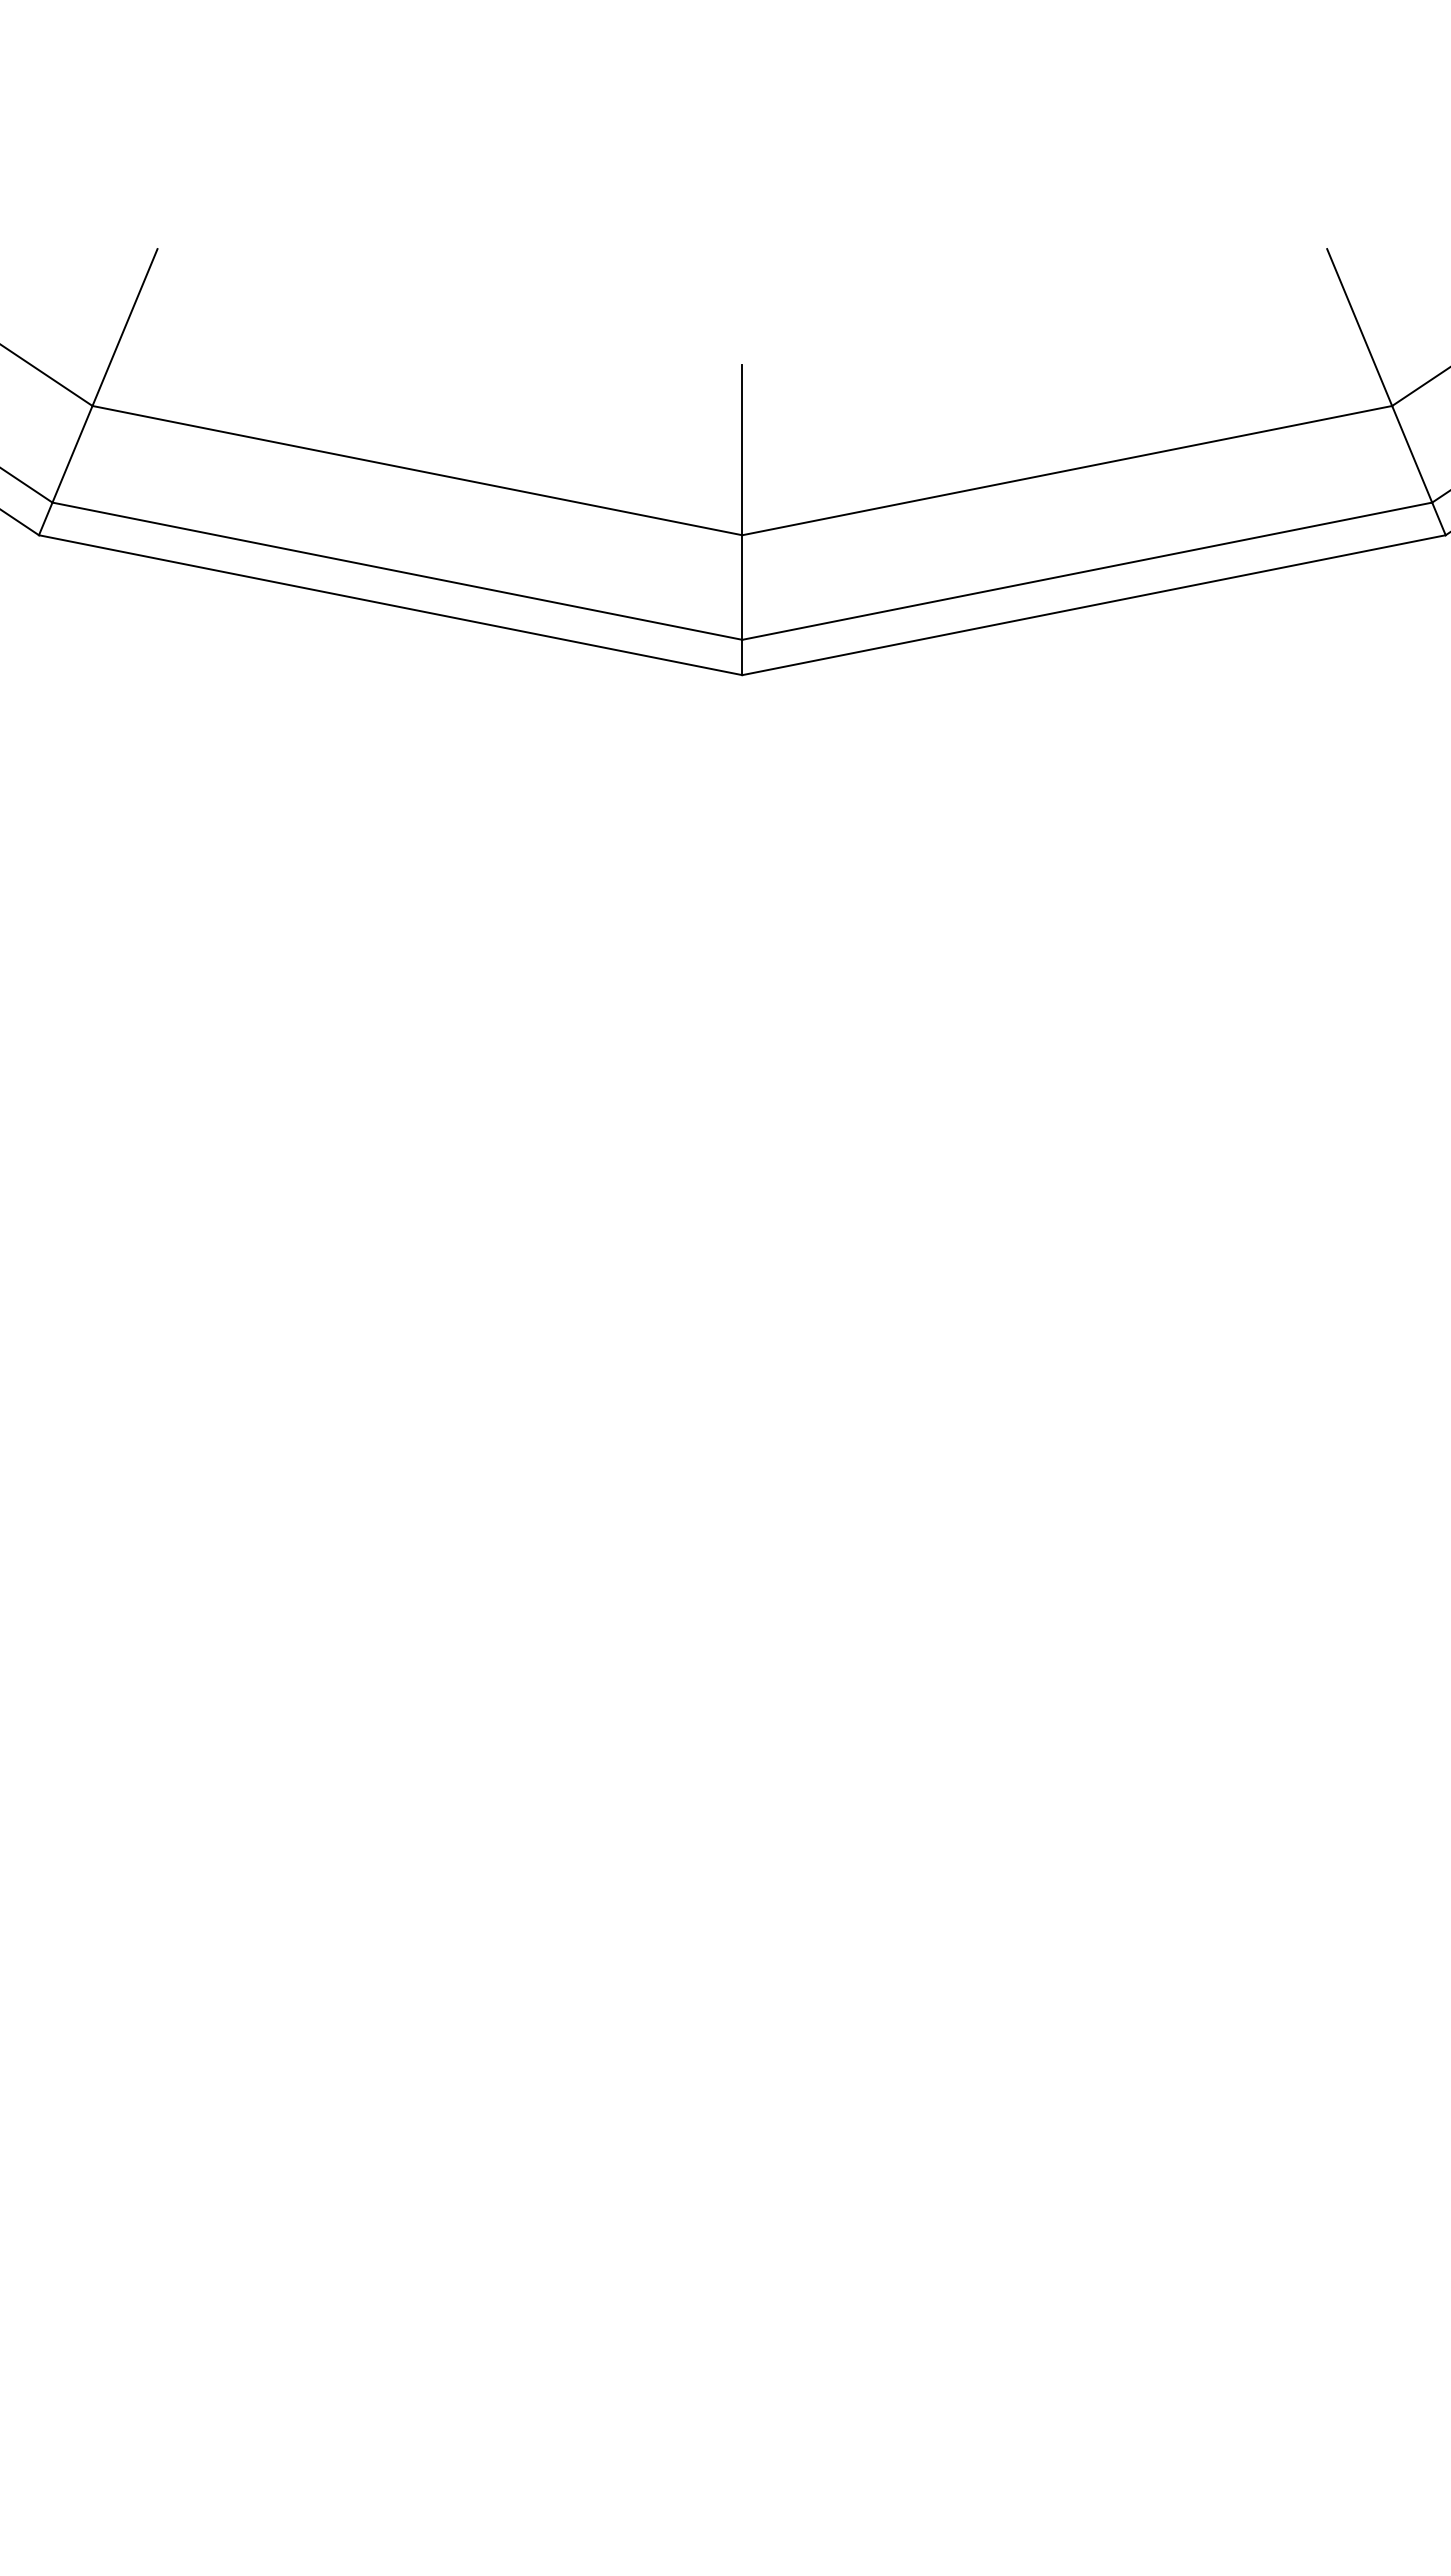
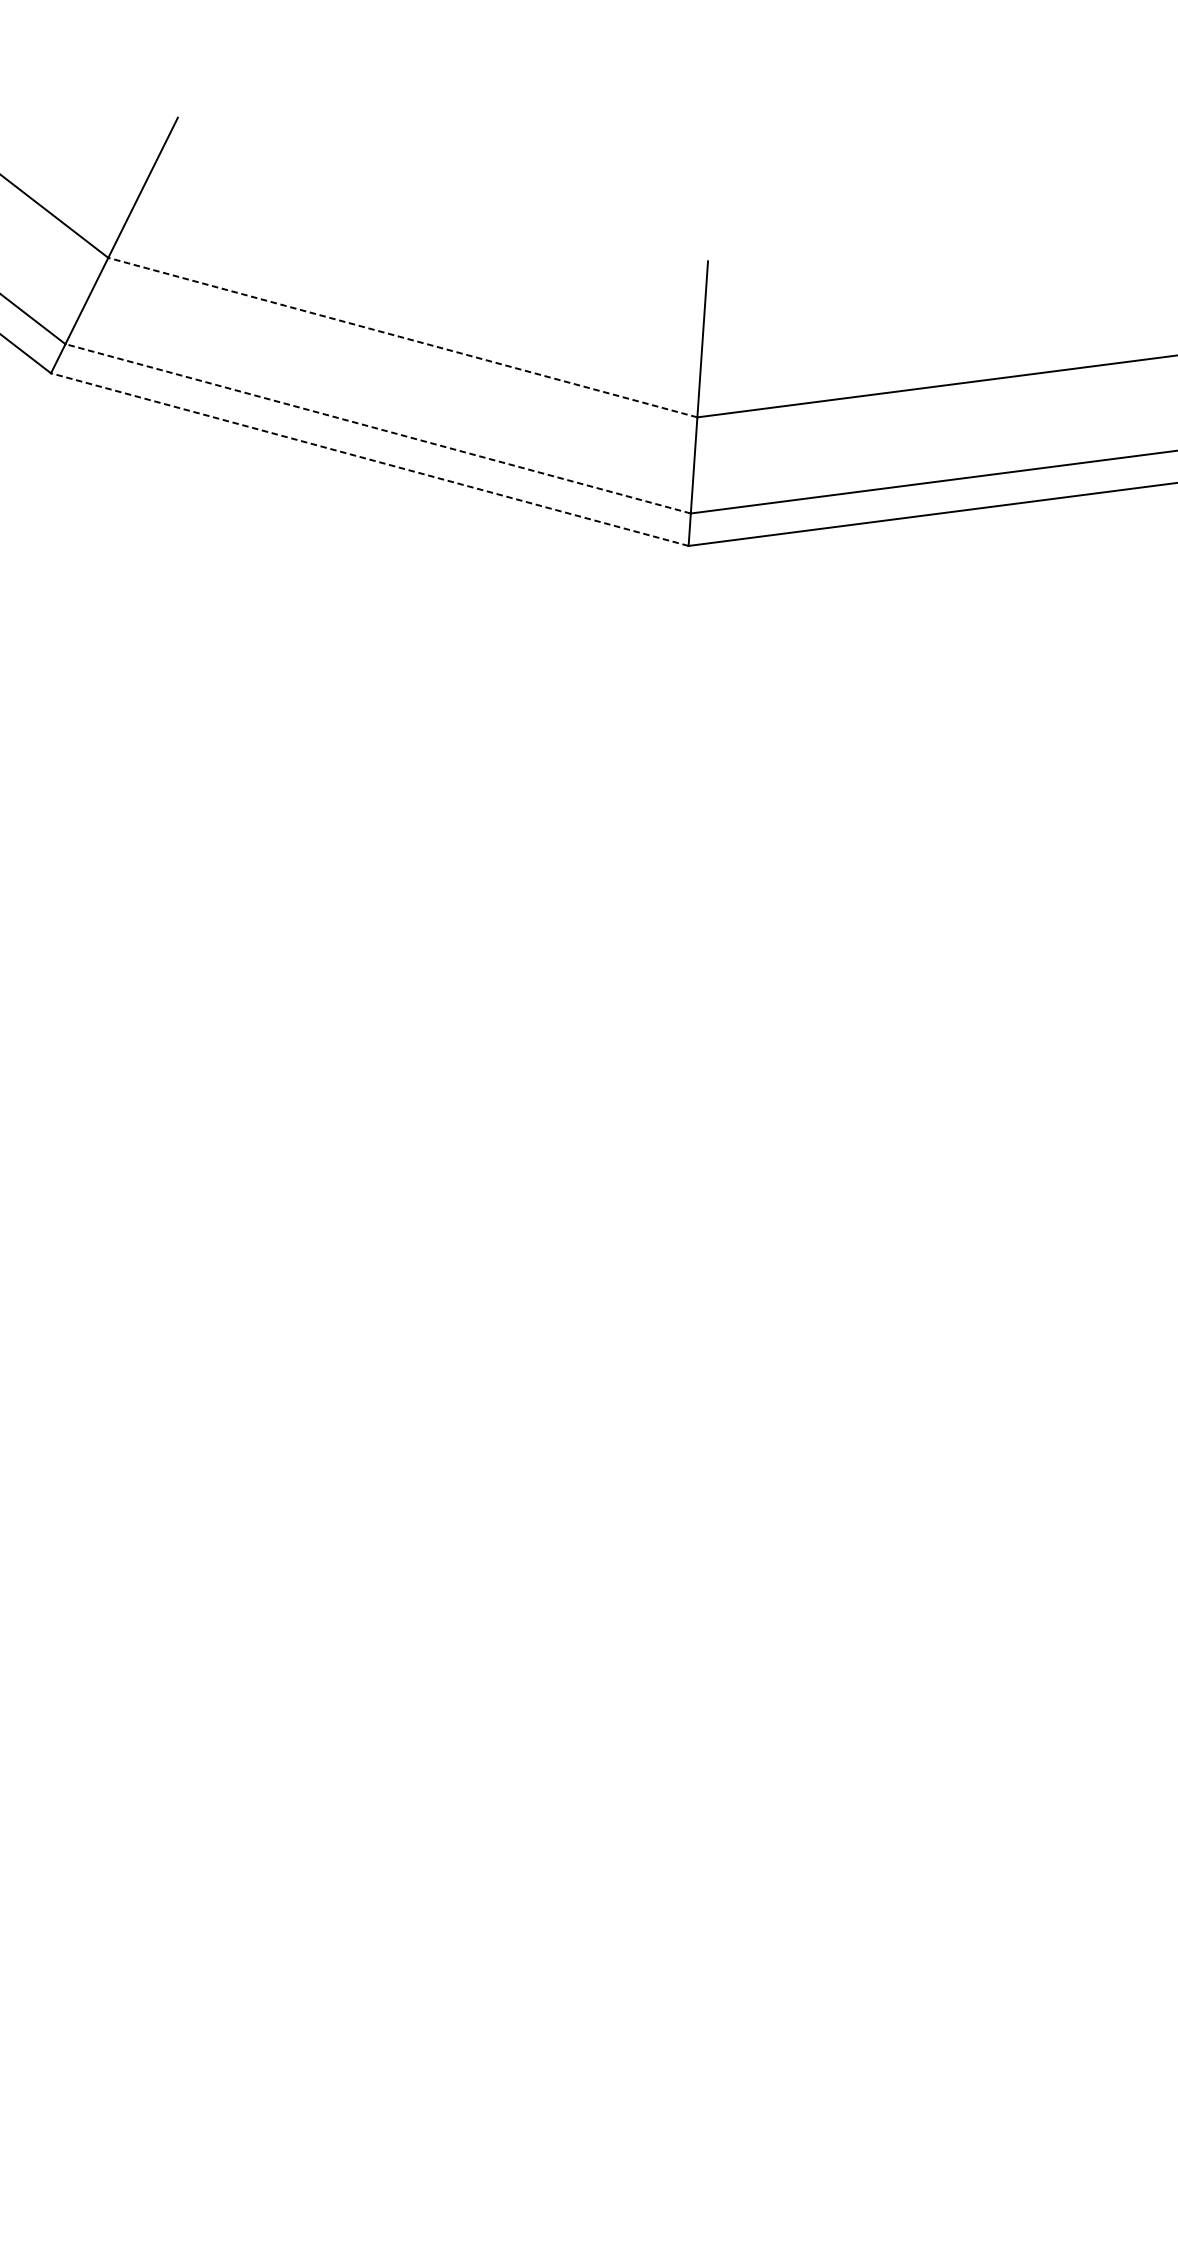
line: (416, 470) -> (402, 337), solid -> dashed
line: (397, 571) -> (378, 429), solid -> dashed
line: (390, 605) -> (369, 459), solid -> dashed

